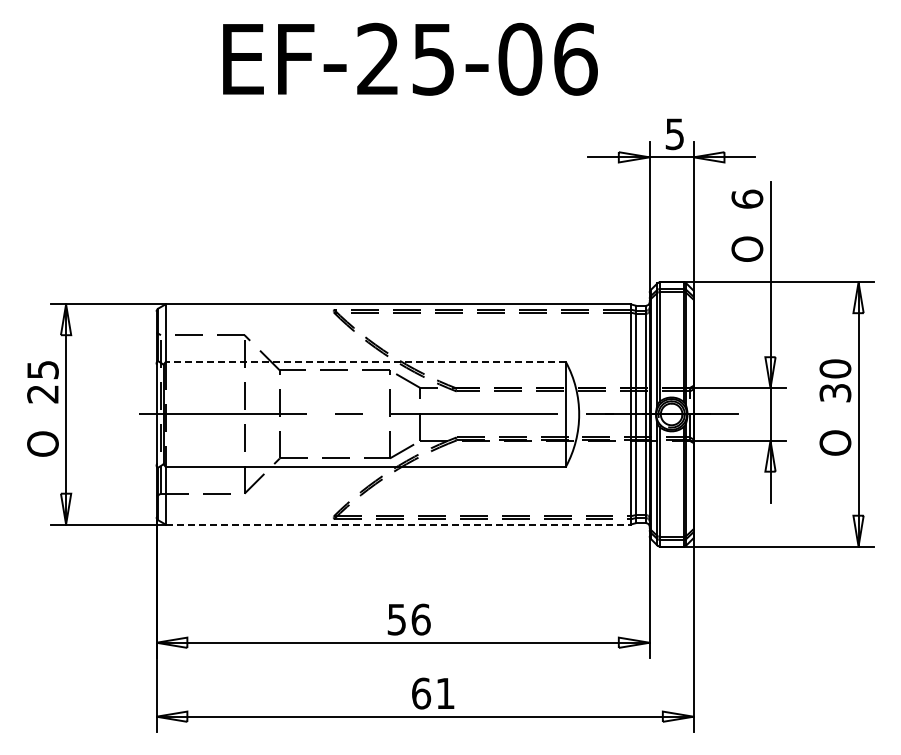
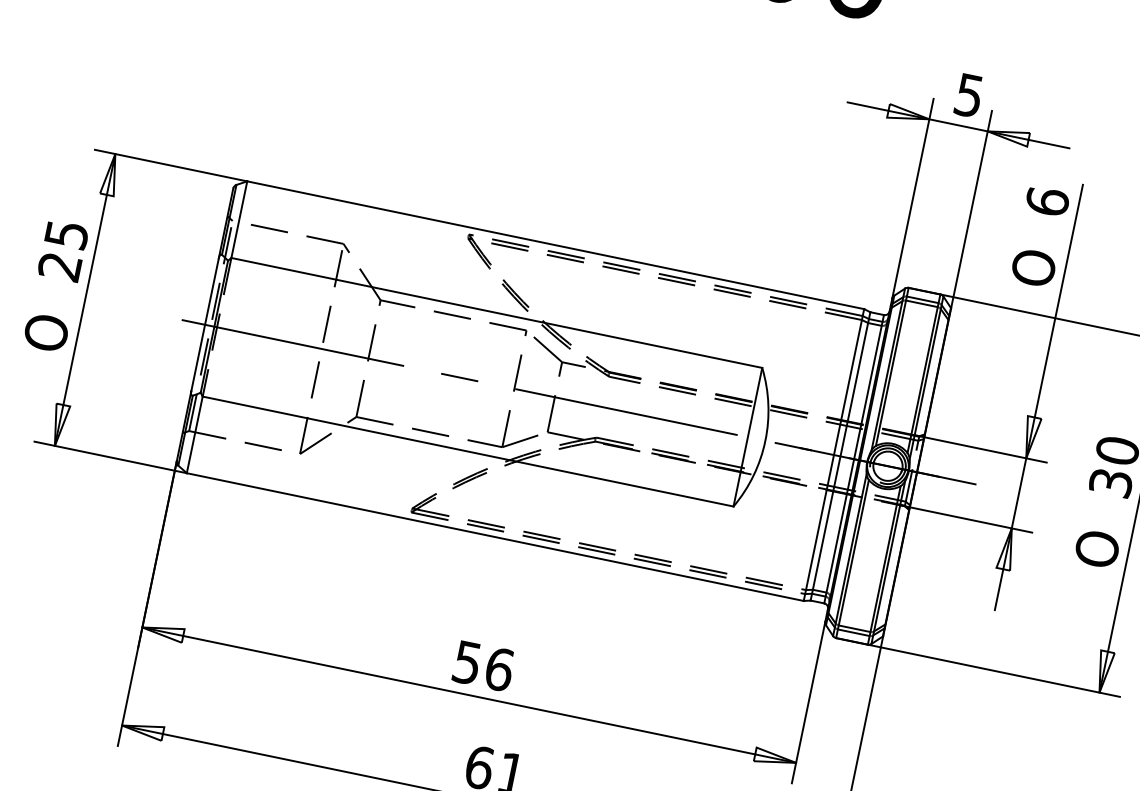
line: (365, 362) -> (496, 313), dashed -> solid
line: (398, 524) -> (495, 537), dashed -> solid

